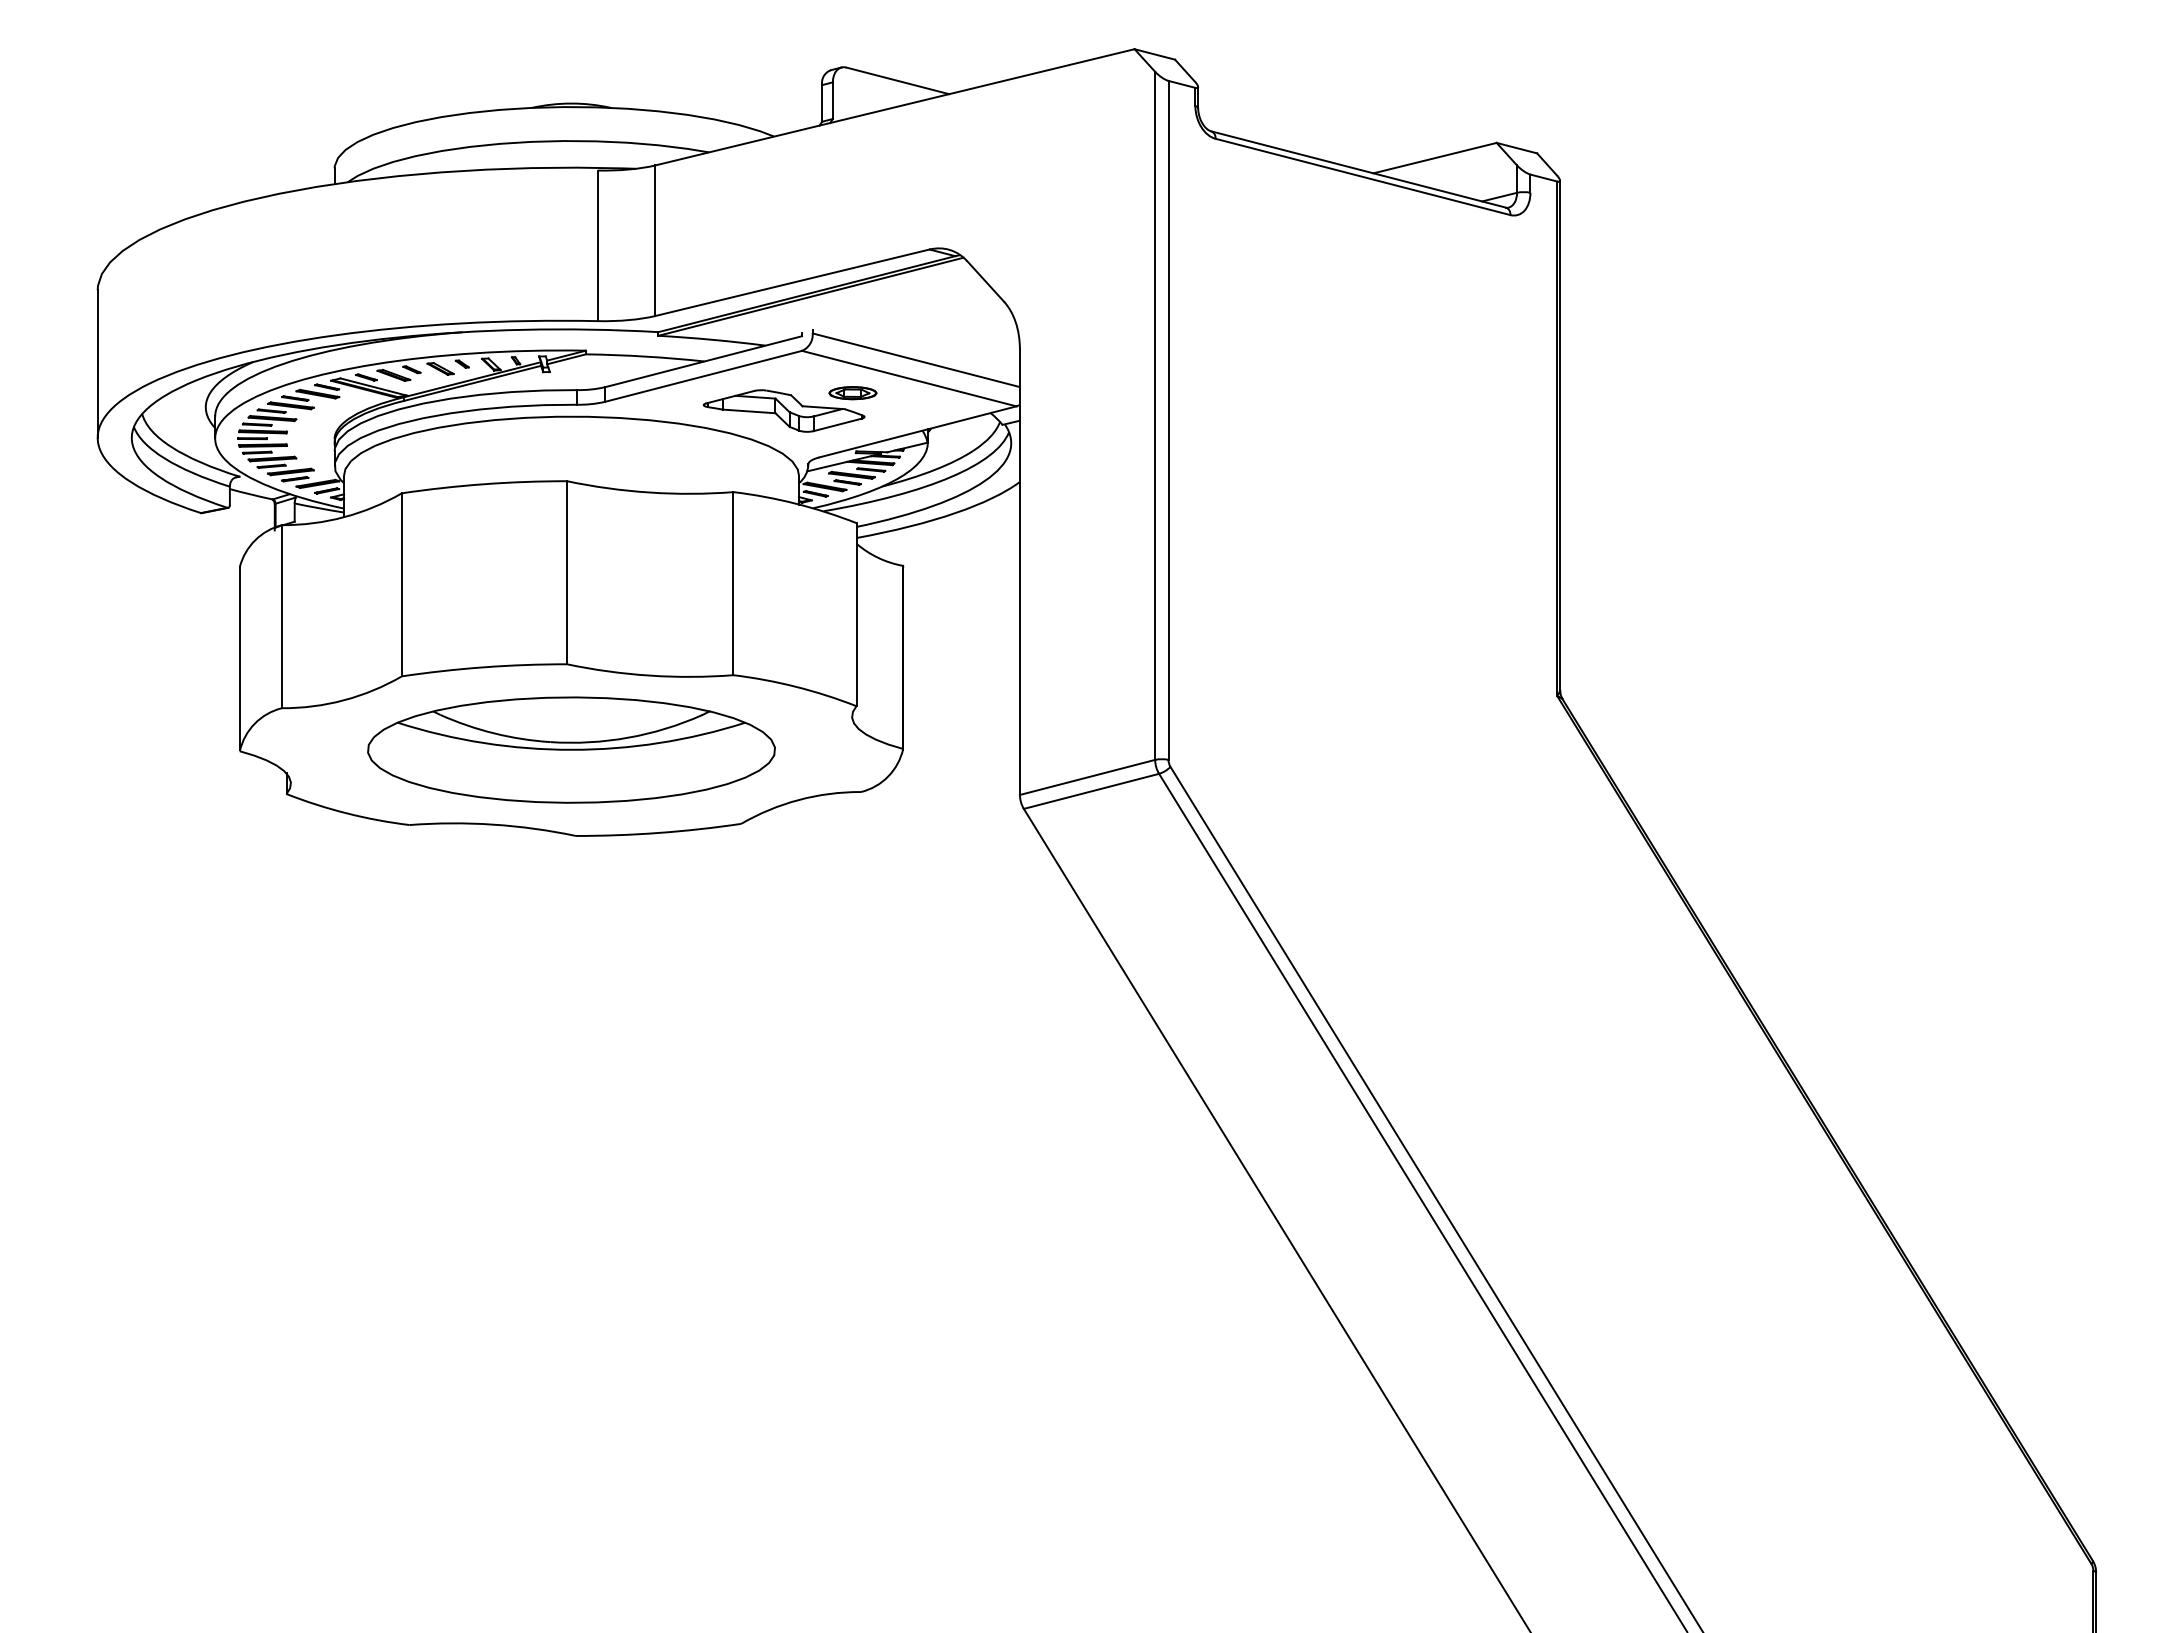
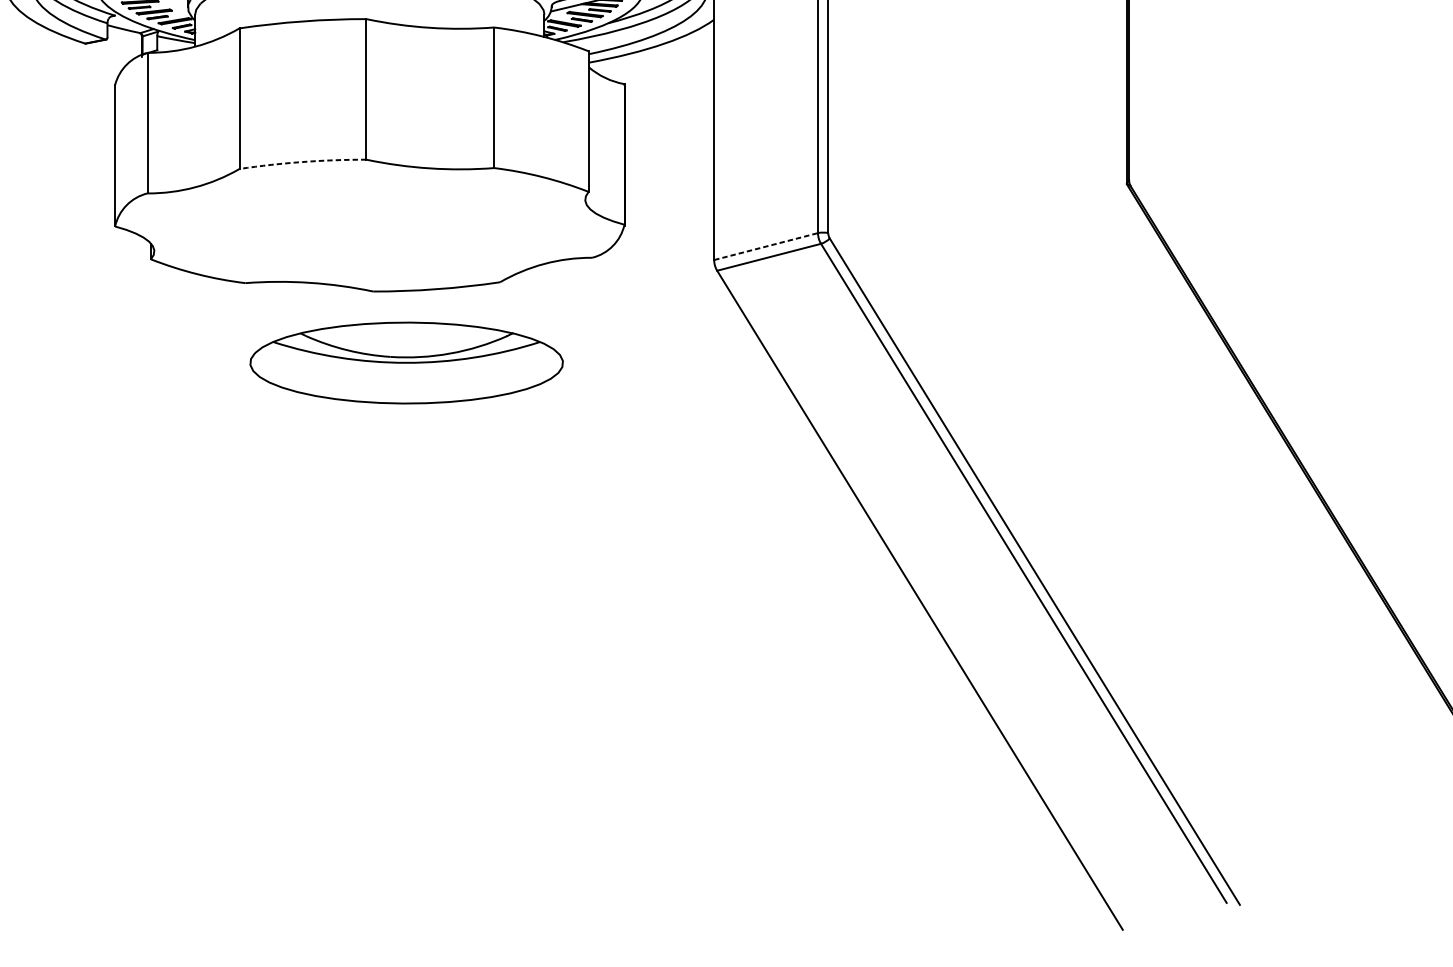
arc: (484, 667) -> (303, 162), solid -> dashed
part: (571, 749) -> (406, 362), moved
line: (1087, 777) -> (766, 246), solid -> dashed

